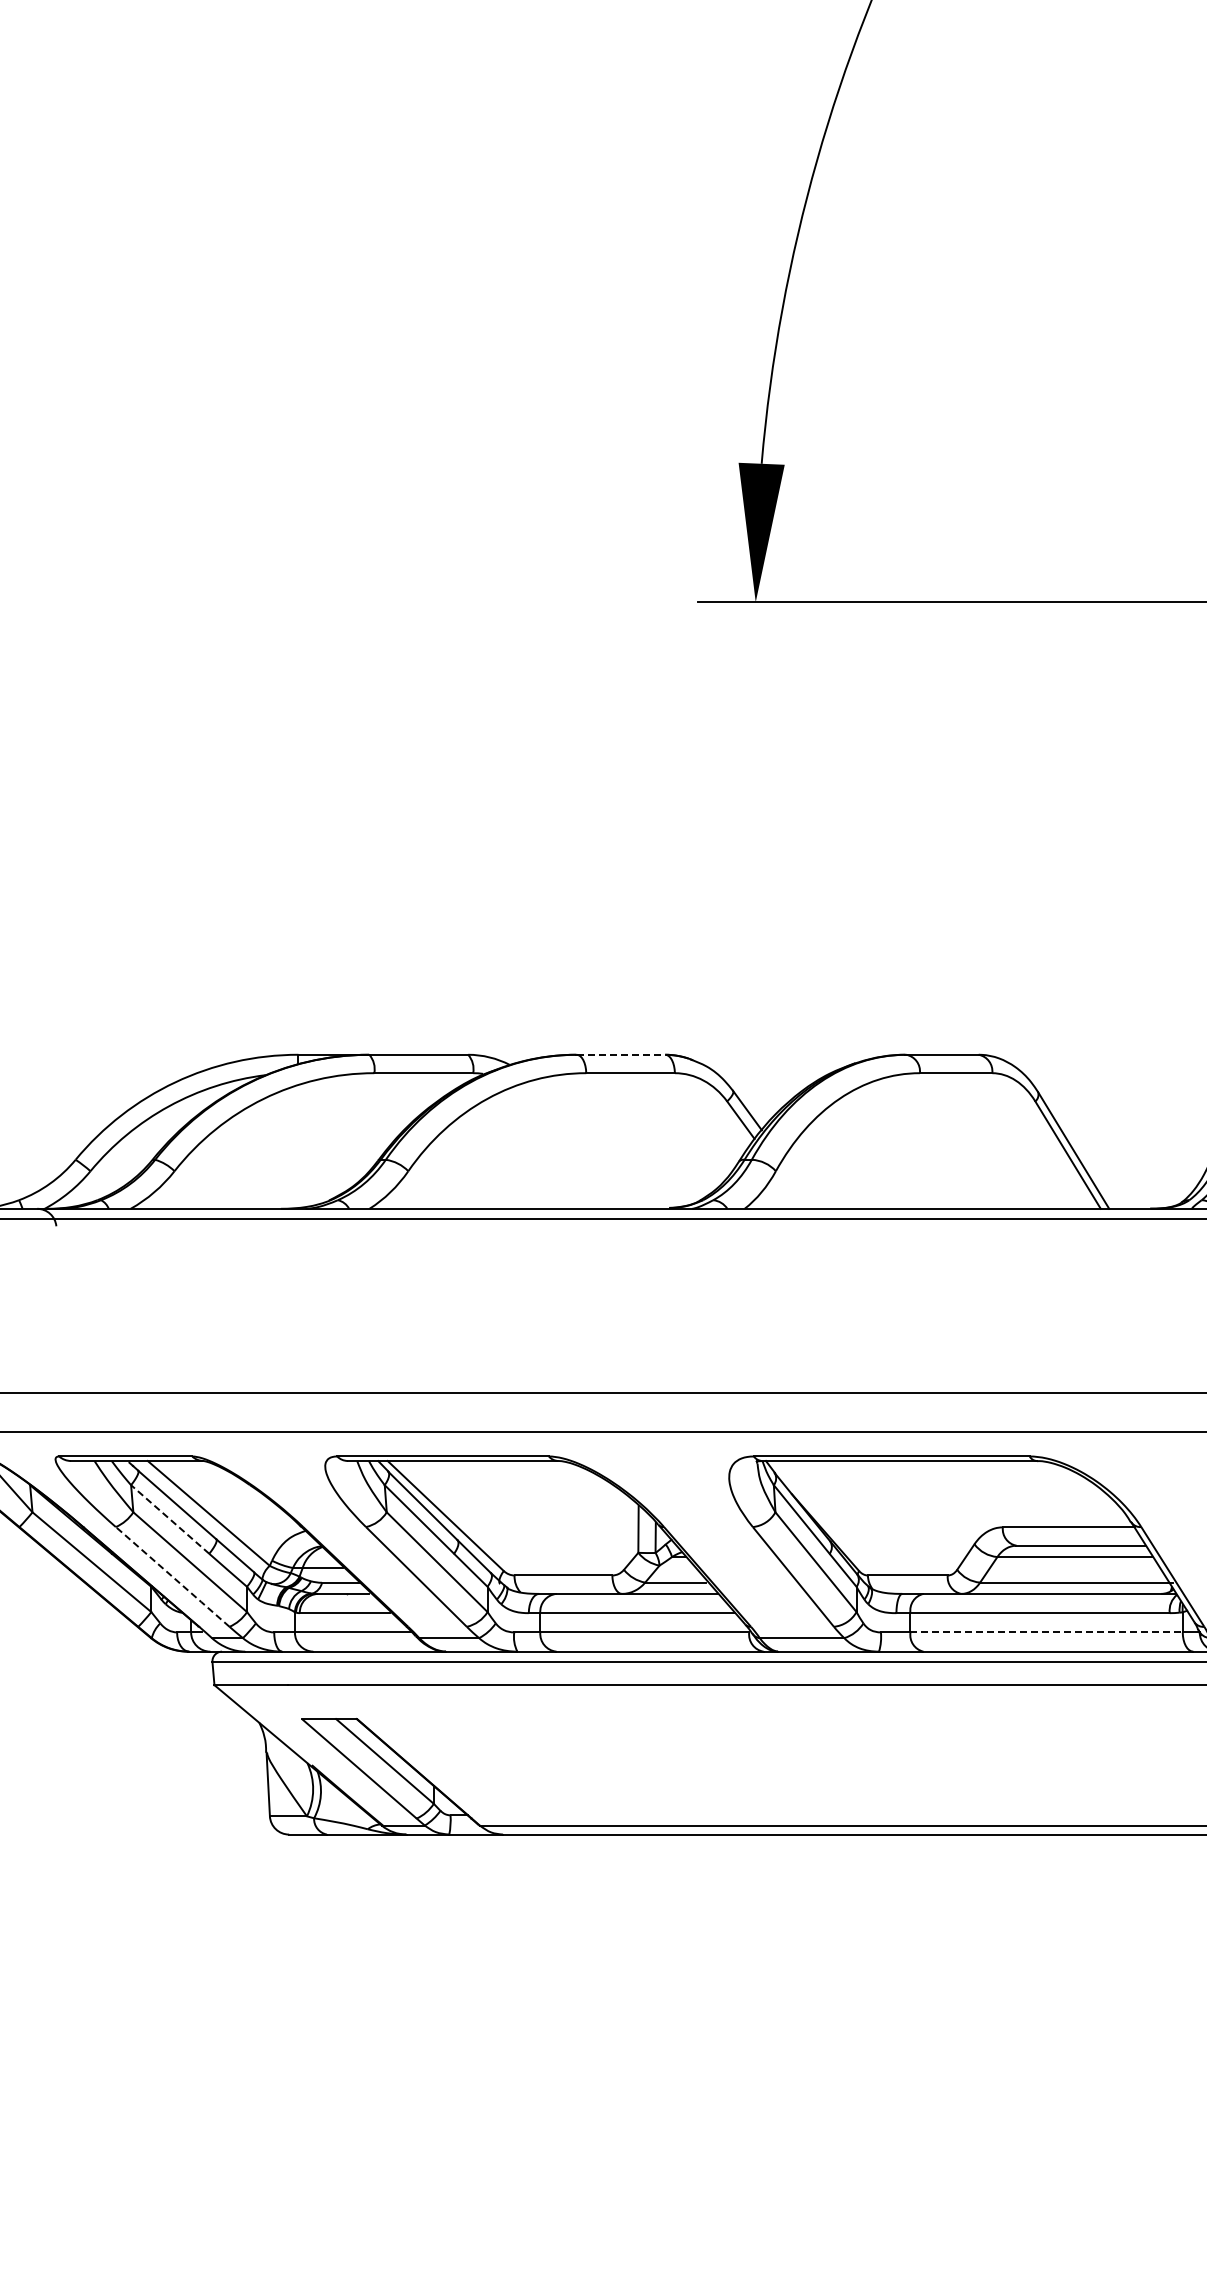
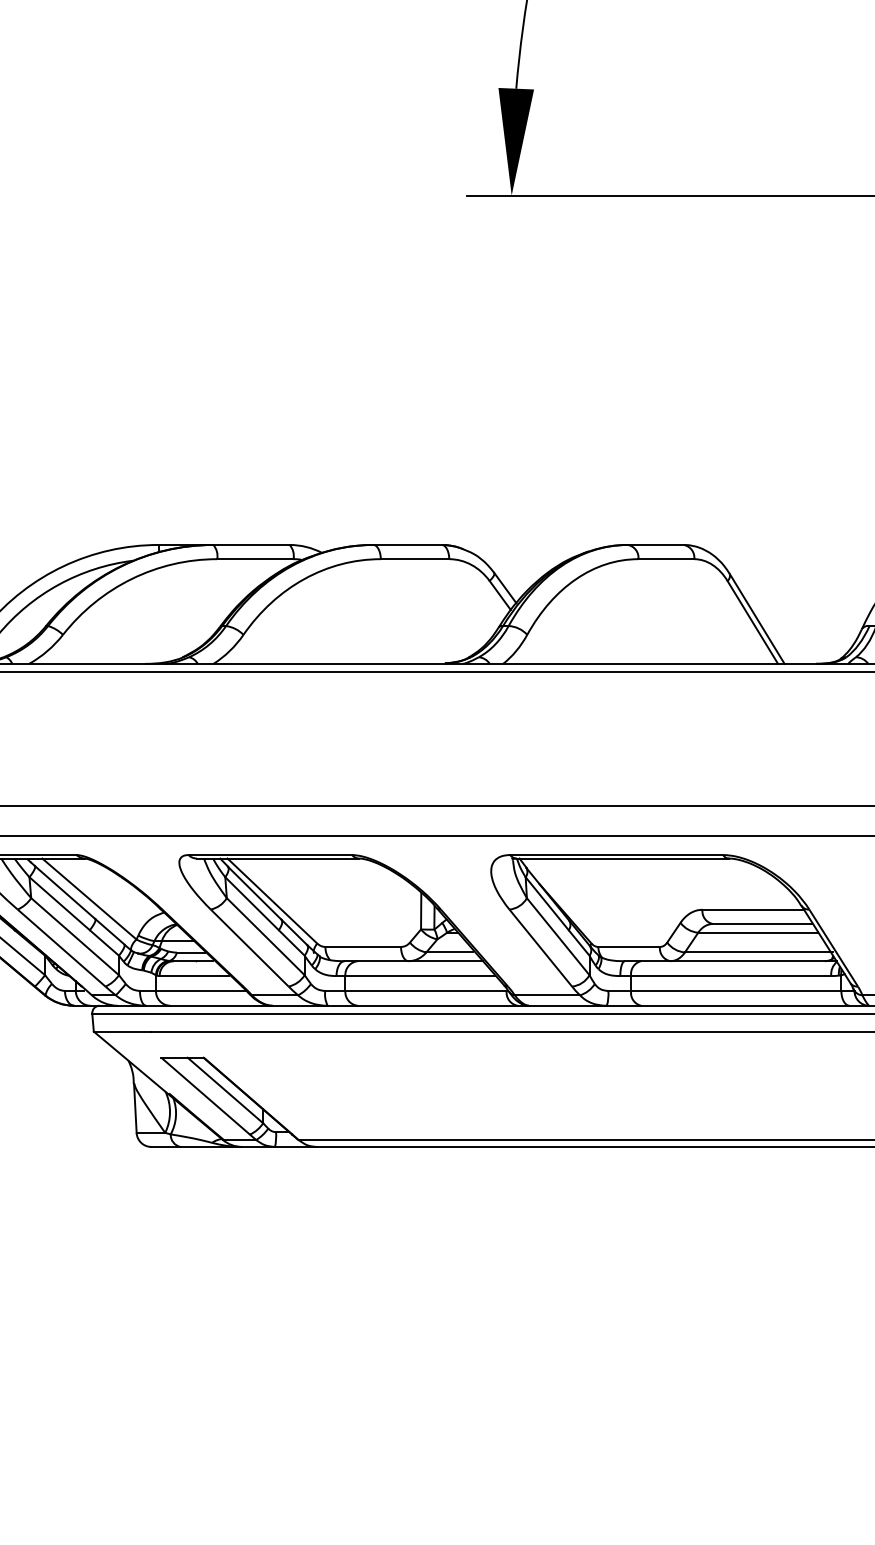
line: (621, 1054) -> (408, 544), dashed -> solid
line: (169, 1519) -> (59, 903), dashed -> solid
line: (172, 1577) -> (61, 948), dashed -> solid
line: (1047, 1632) -> (736, 990), dashed -> solid

